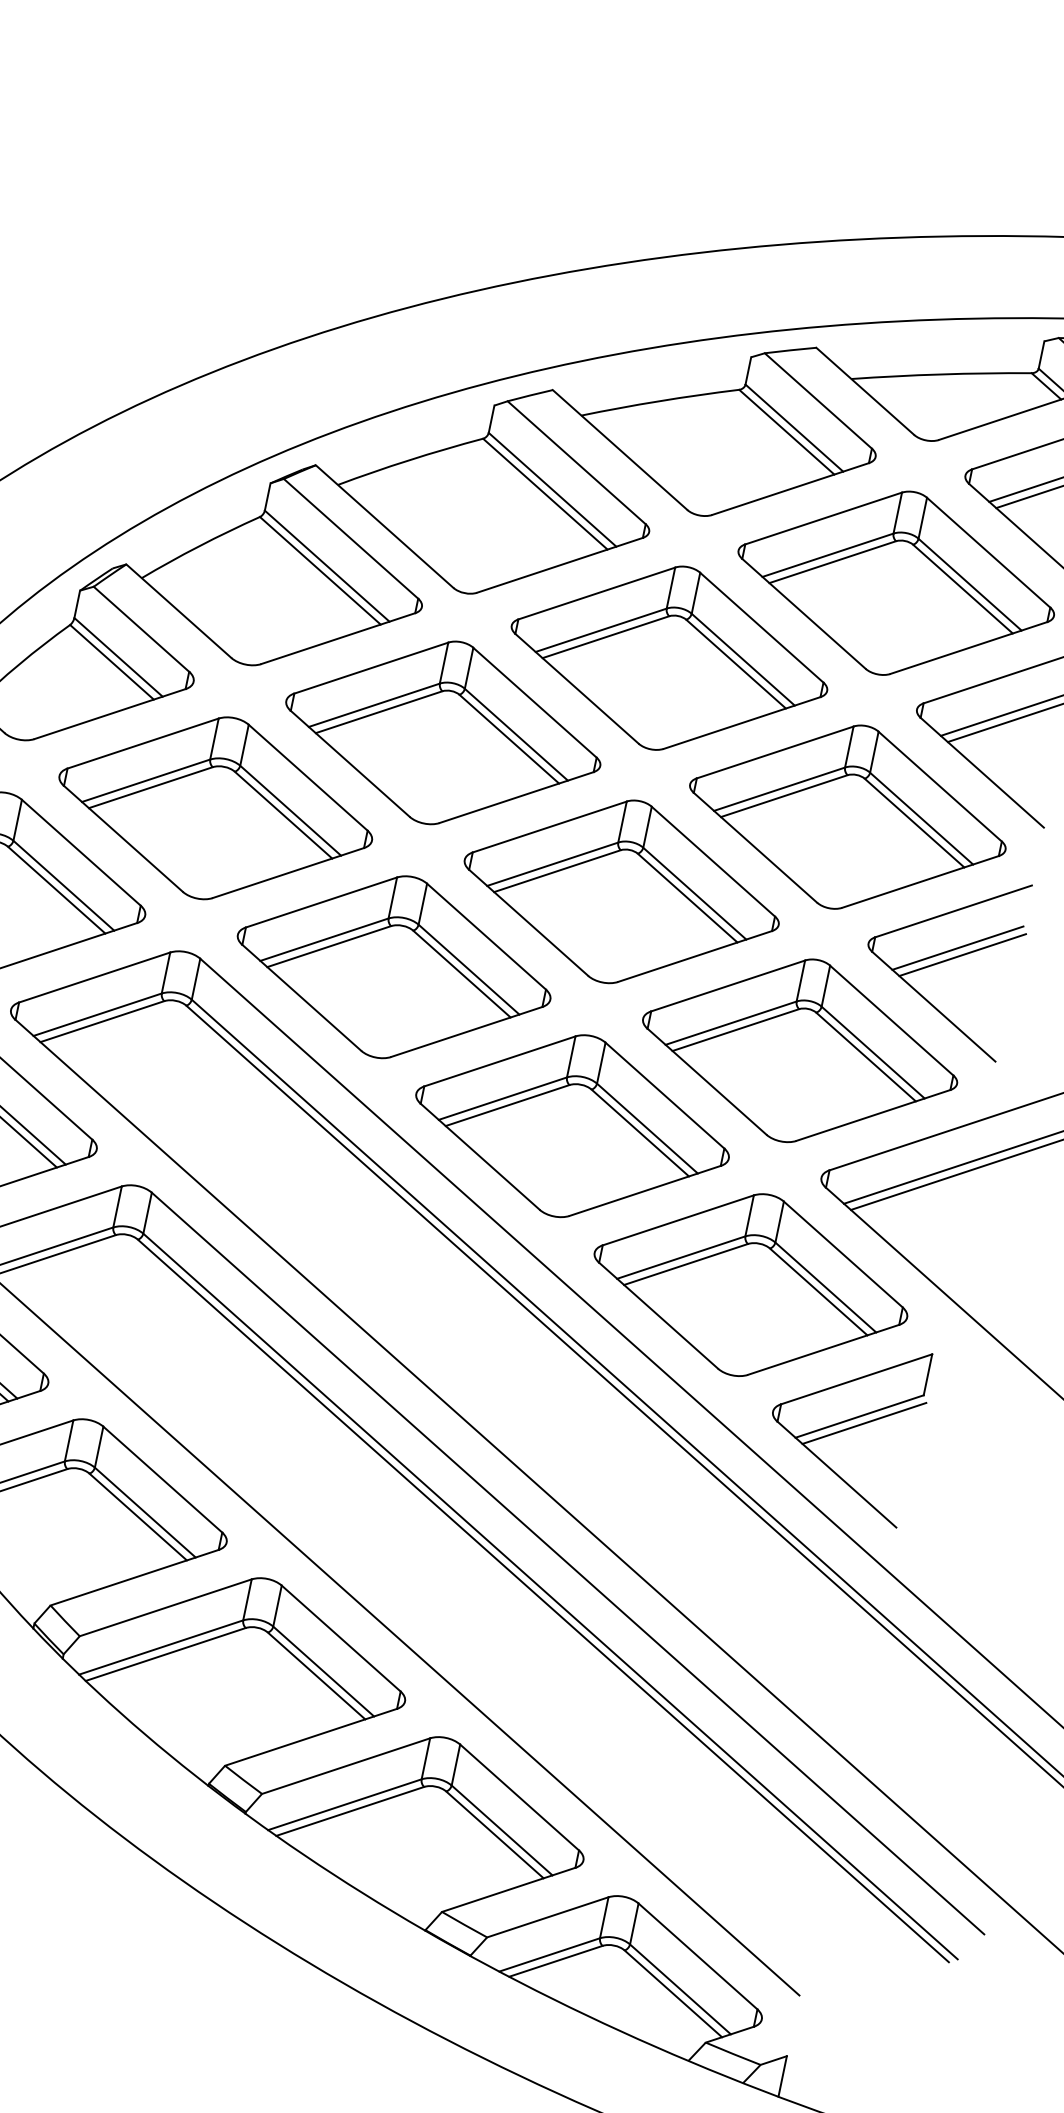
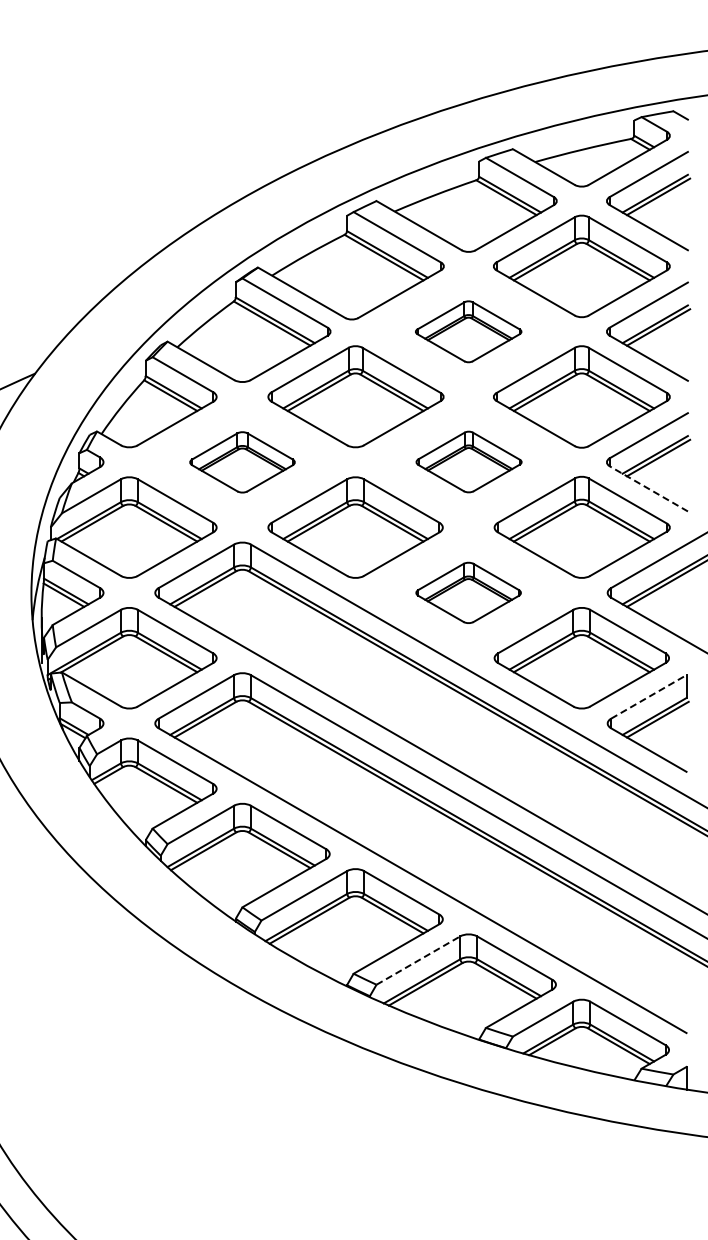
part: (669, 657) -> (468, 331), size x0.6
part: (215, 808) -> (242, 462), size x0.6
part: (620, 890) -> (468, 461), size x0.6
line: (933, 1005) -> (648, 488), solid -> dashed
part: (572, 1125) -> (468, 592), size x0.6
line: (856, 1378) -> (648, 696), solid -> dashed
line: (346, 1766) -> (418, 960), solid -> dashed

